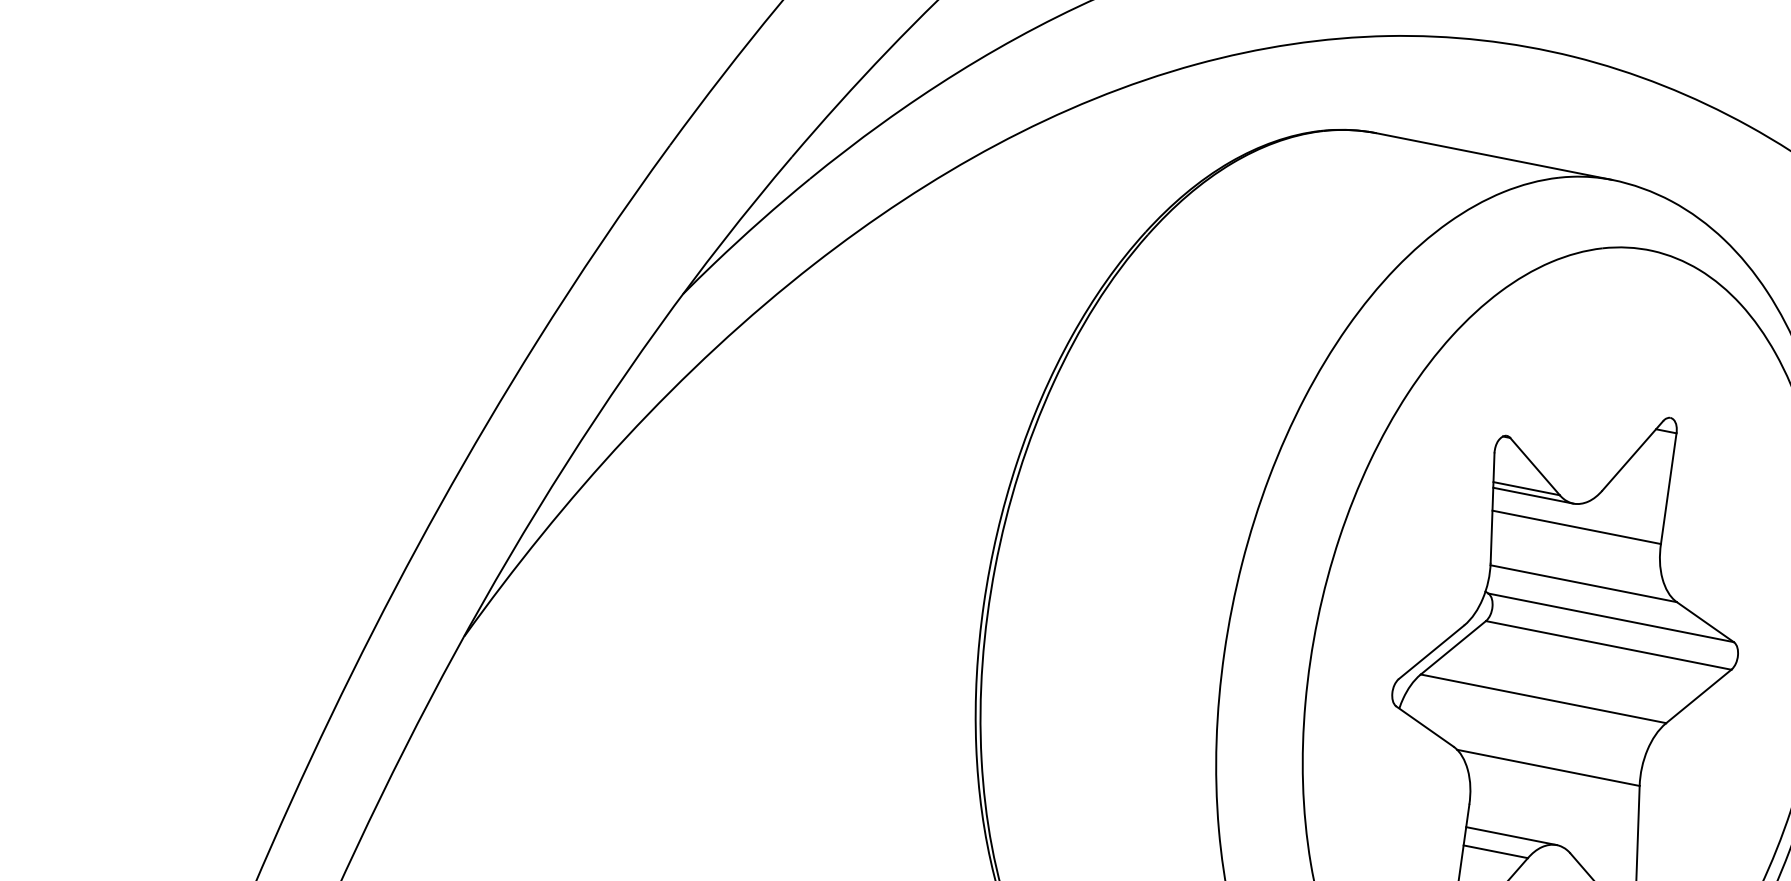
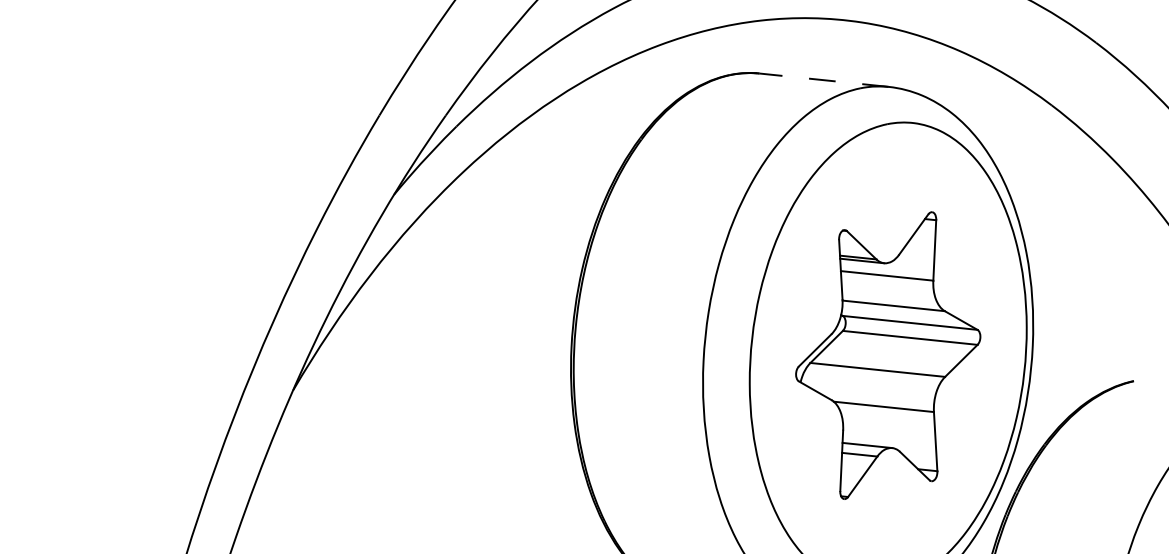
line: (1494, 157) -> (824, 80), solid -> dashed

